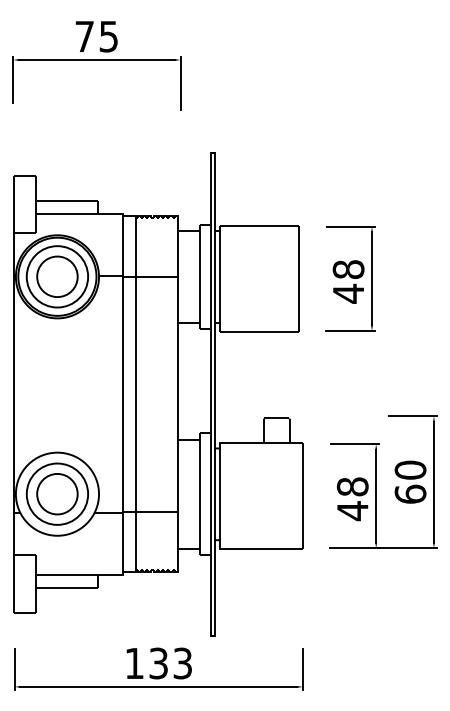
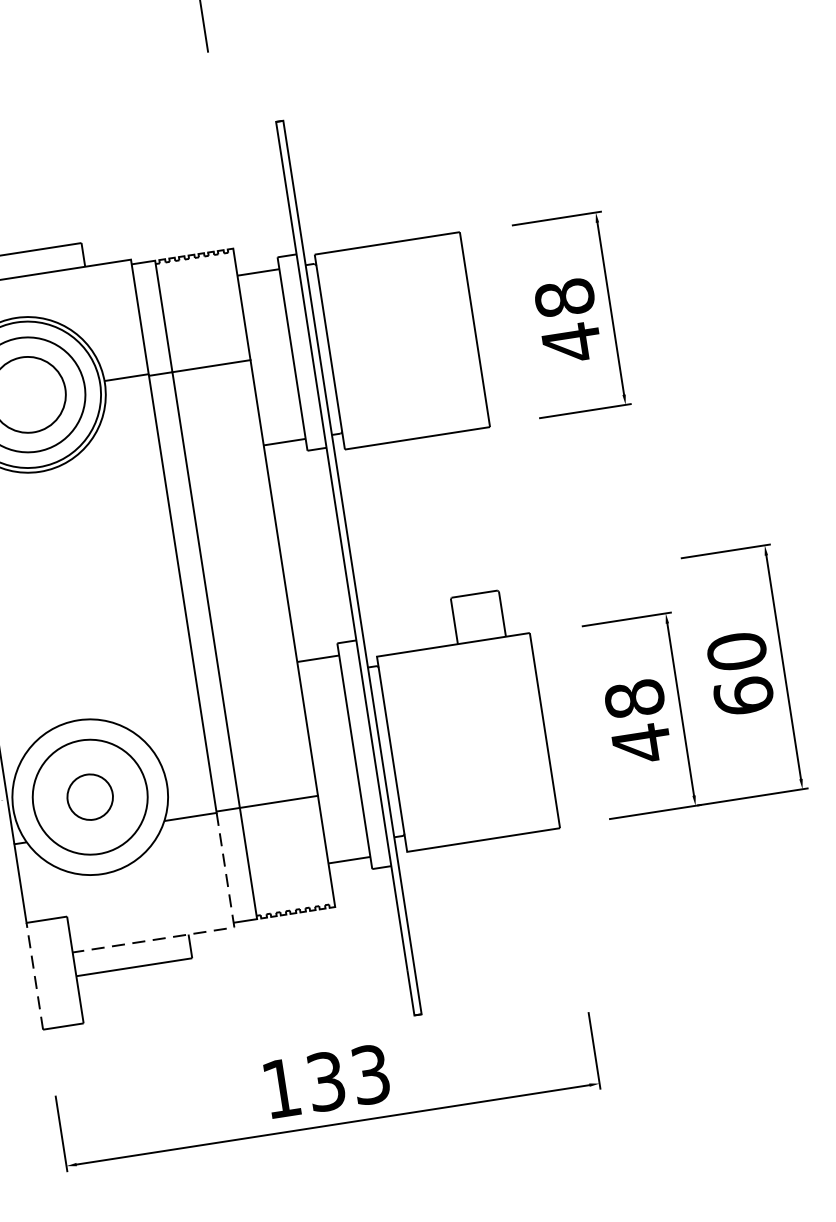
circle: (57, 493) -> (90, 795), size x0.6
line: (109, 574) -> (209, 930), solid -> dashed
line: (13, 584) -> (34, 976), solid -> dashed

